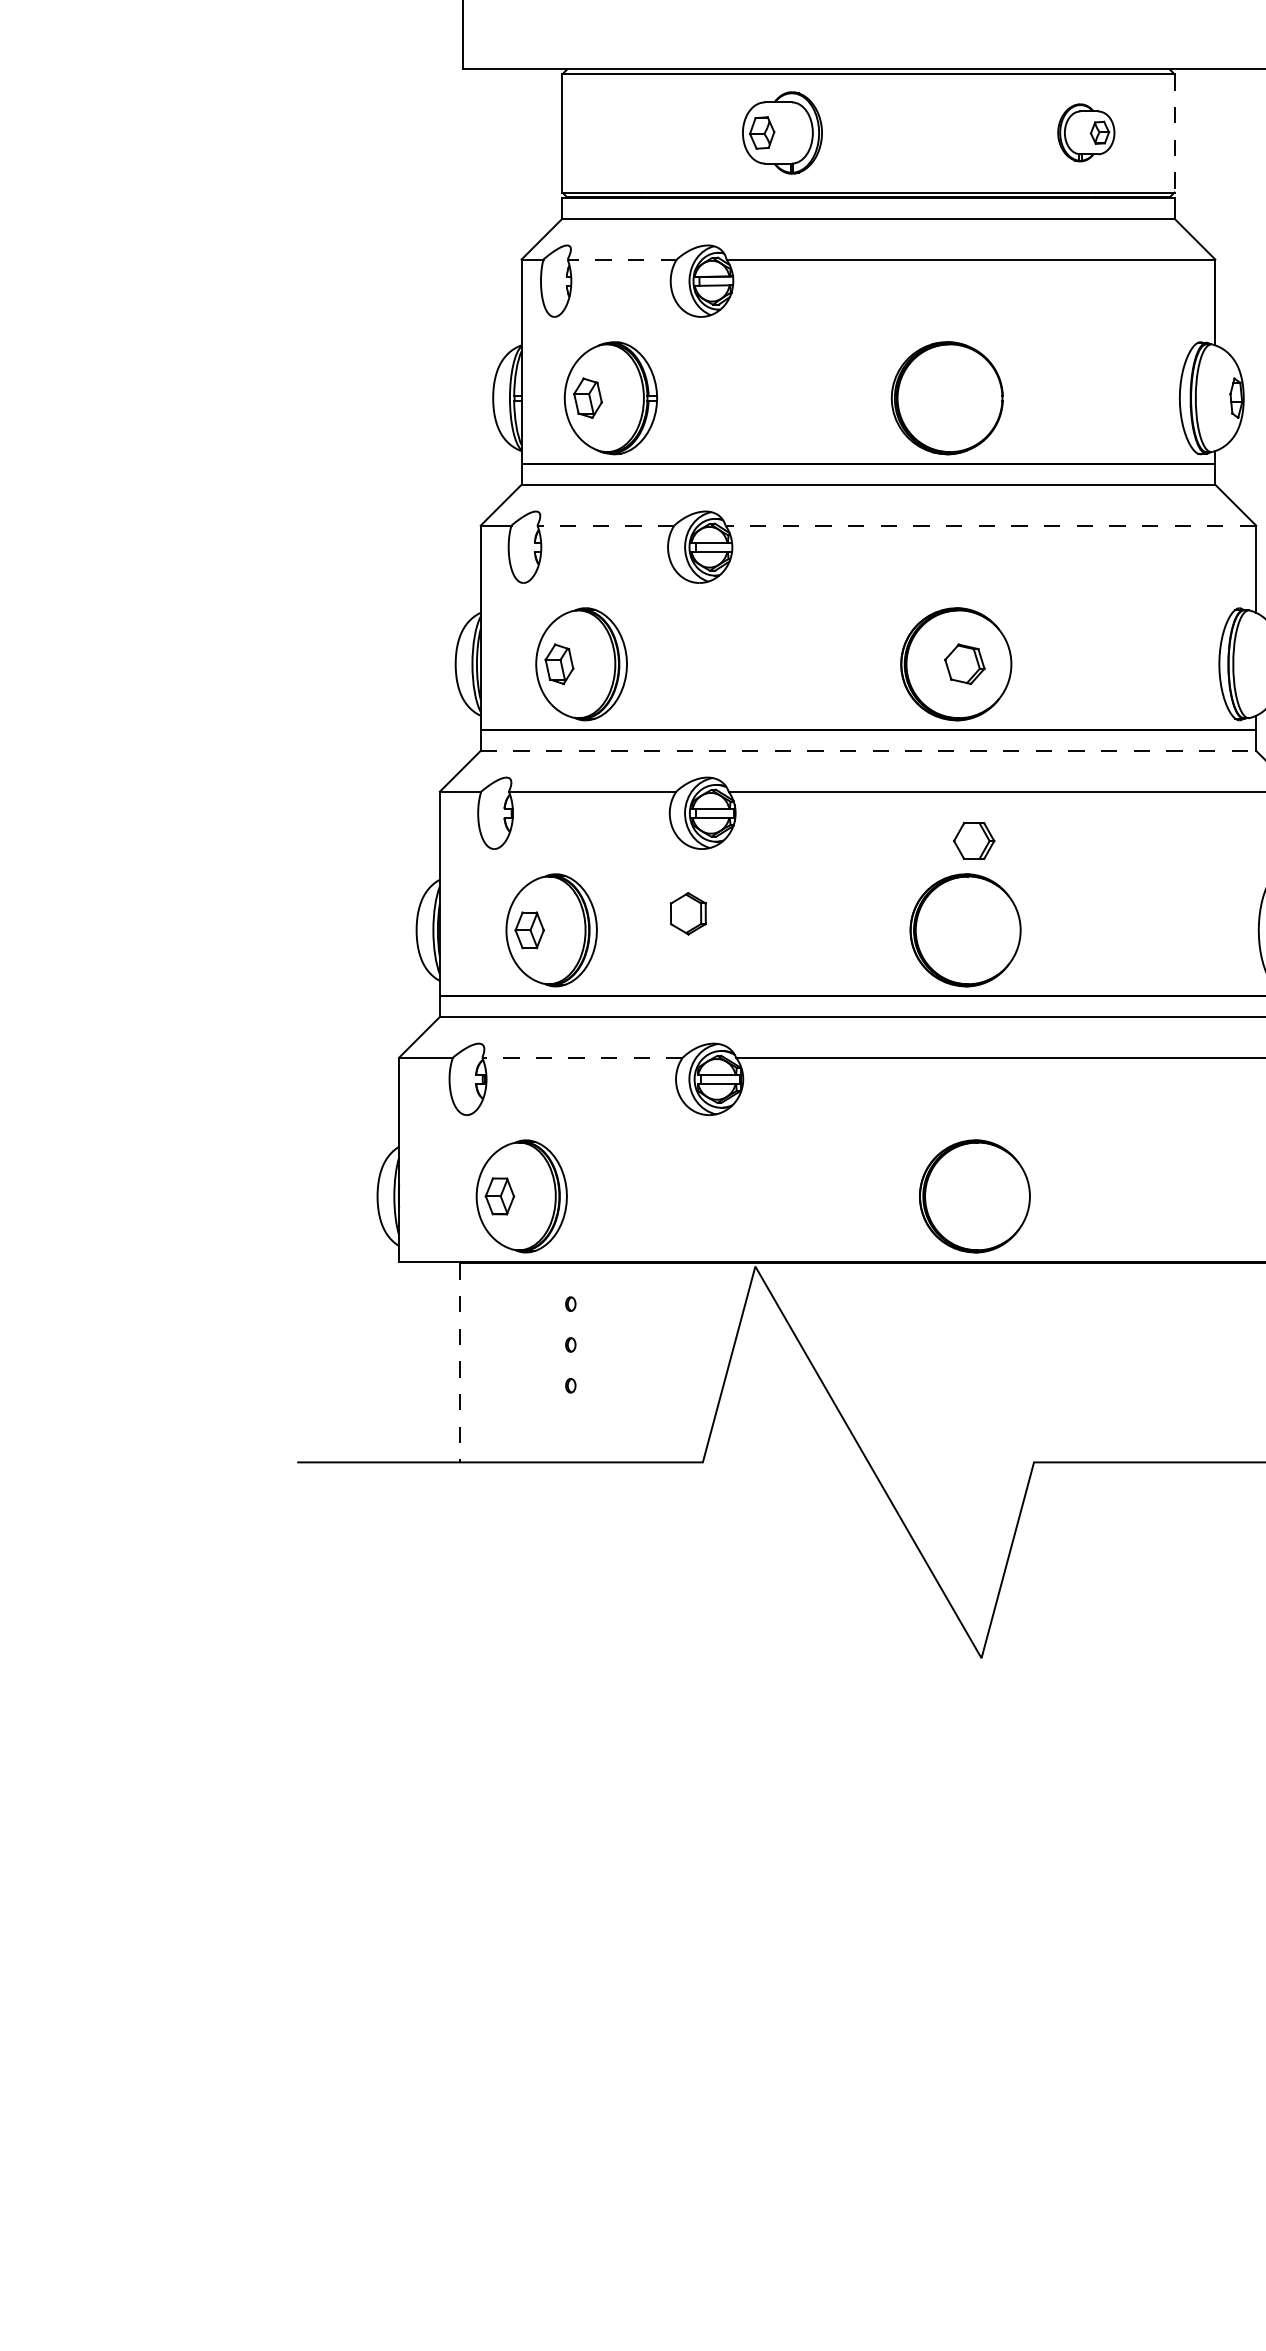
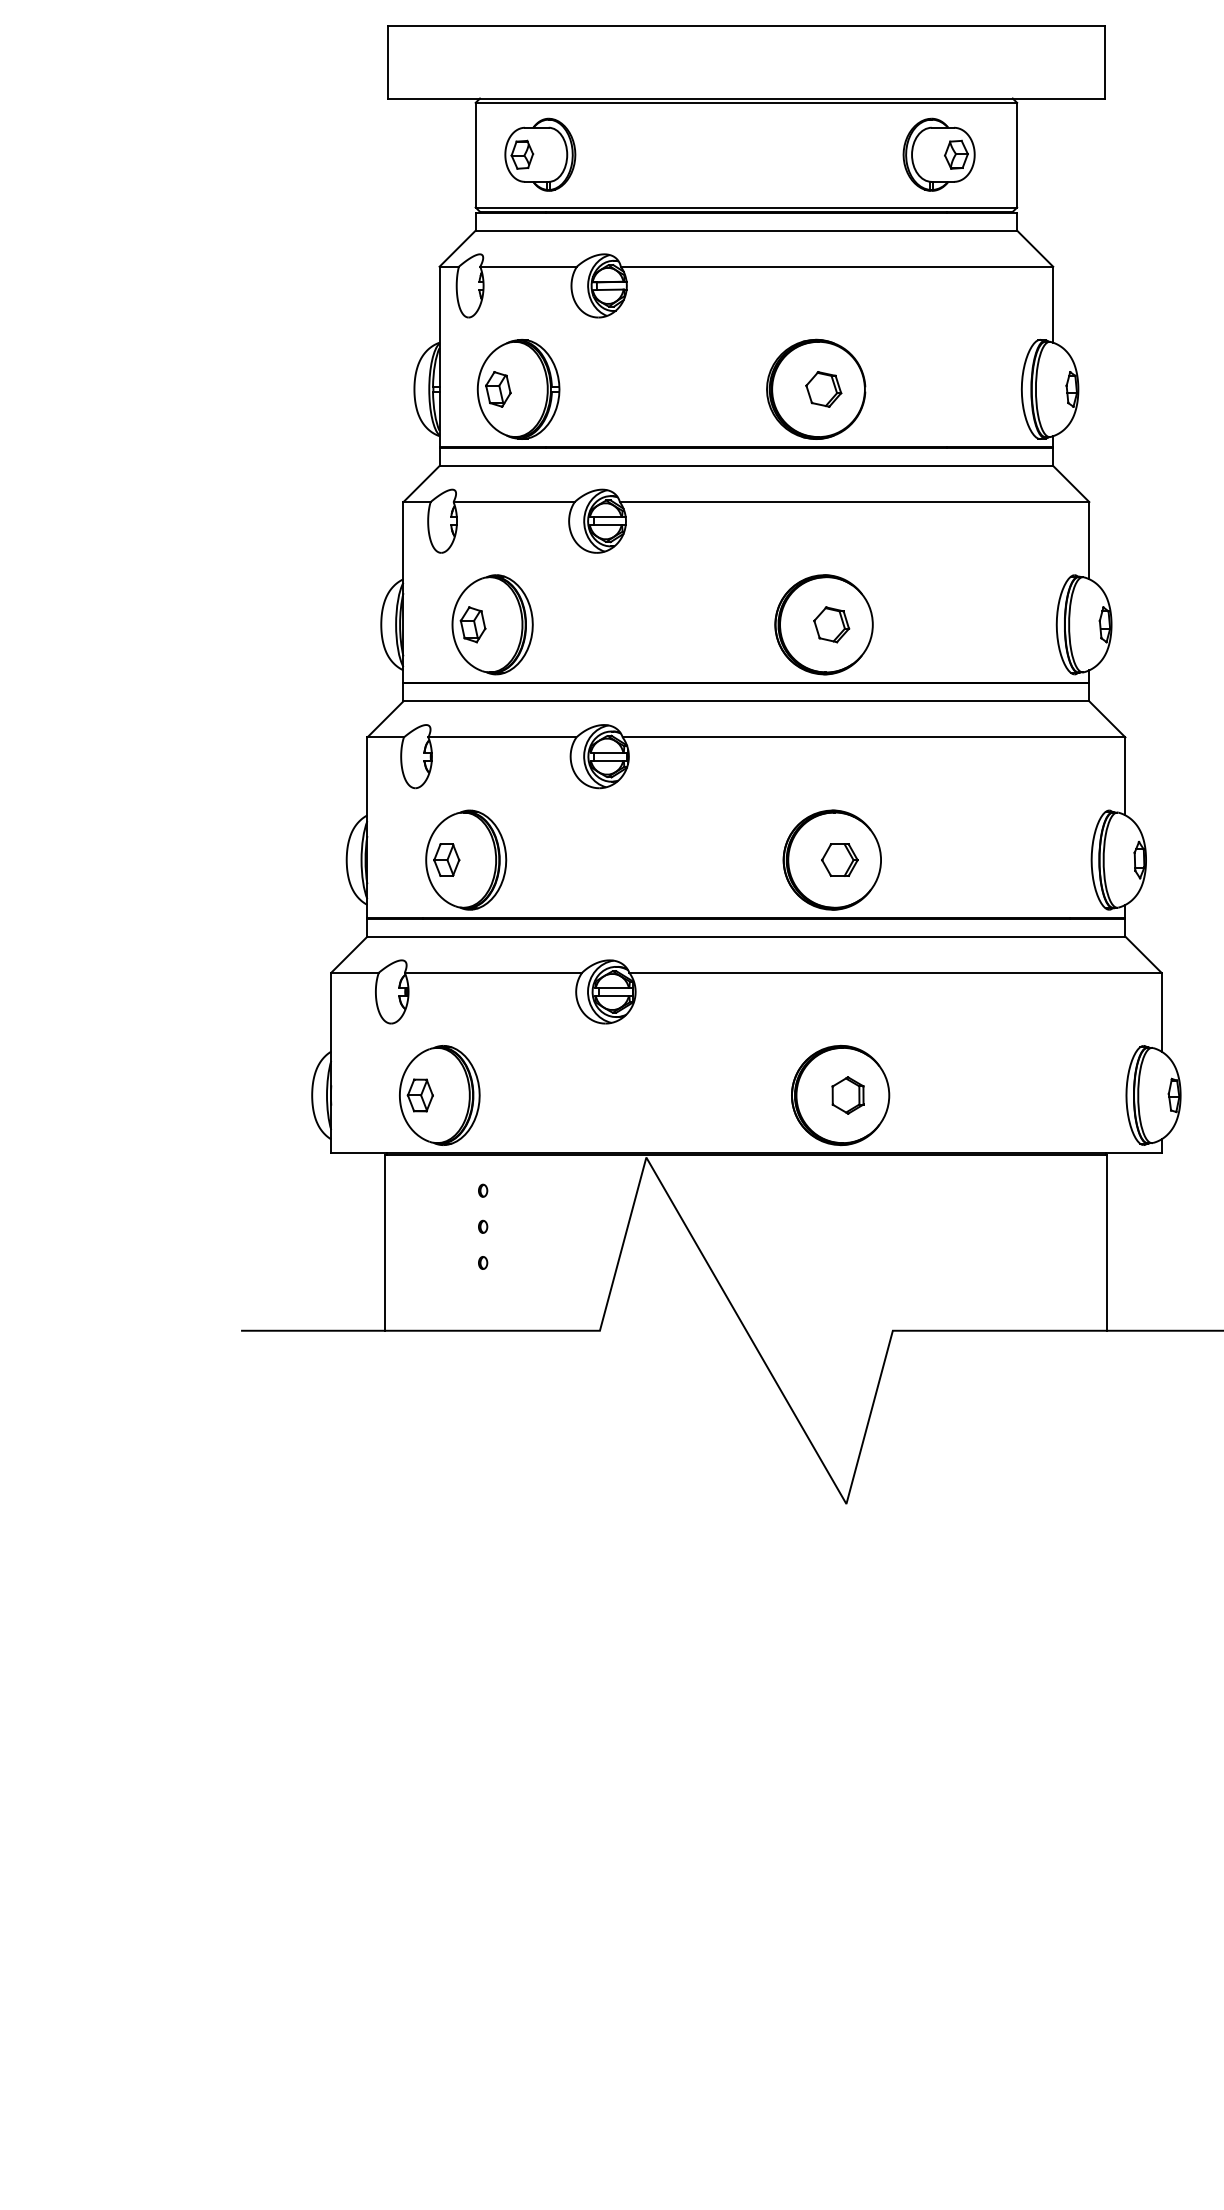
part: (782, 132) -> (540, 154), moved
part: (1085, 132) -> (938, 154), size x1.43
line: (1174, 133) -> (1017, 155), dashed -> solid
line: (622, 259) -> (528, 266), dashed -> solid
part: (955, 398) -> (823, 389), added
line: (606, 526) -> (514, 502), dashed -> solid
line: (990, 526) -> (854, 502), dashed -> solid
line: (868, 751) -> (746, 701), dashed -> solid
part: (973, 840) -> (839, 859), moved
part: (687, 913) -> (847, 1095), moved
line: (582, 1057) -> (493, 972), dashed -> solid
line: (460, 1363) -> (385, 1243), dashed -> solid

